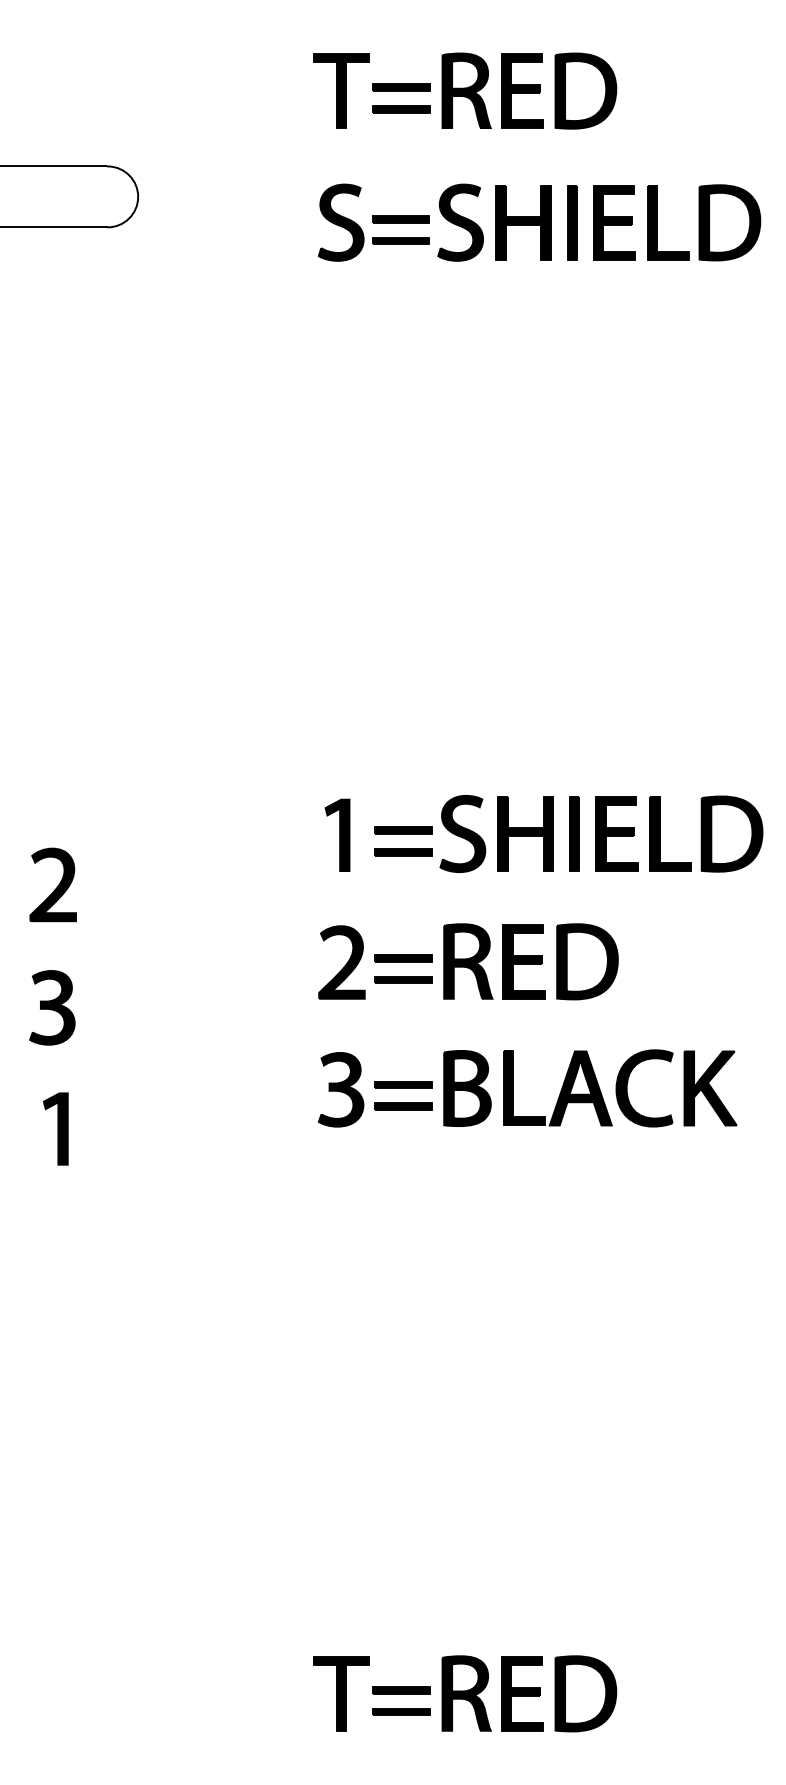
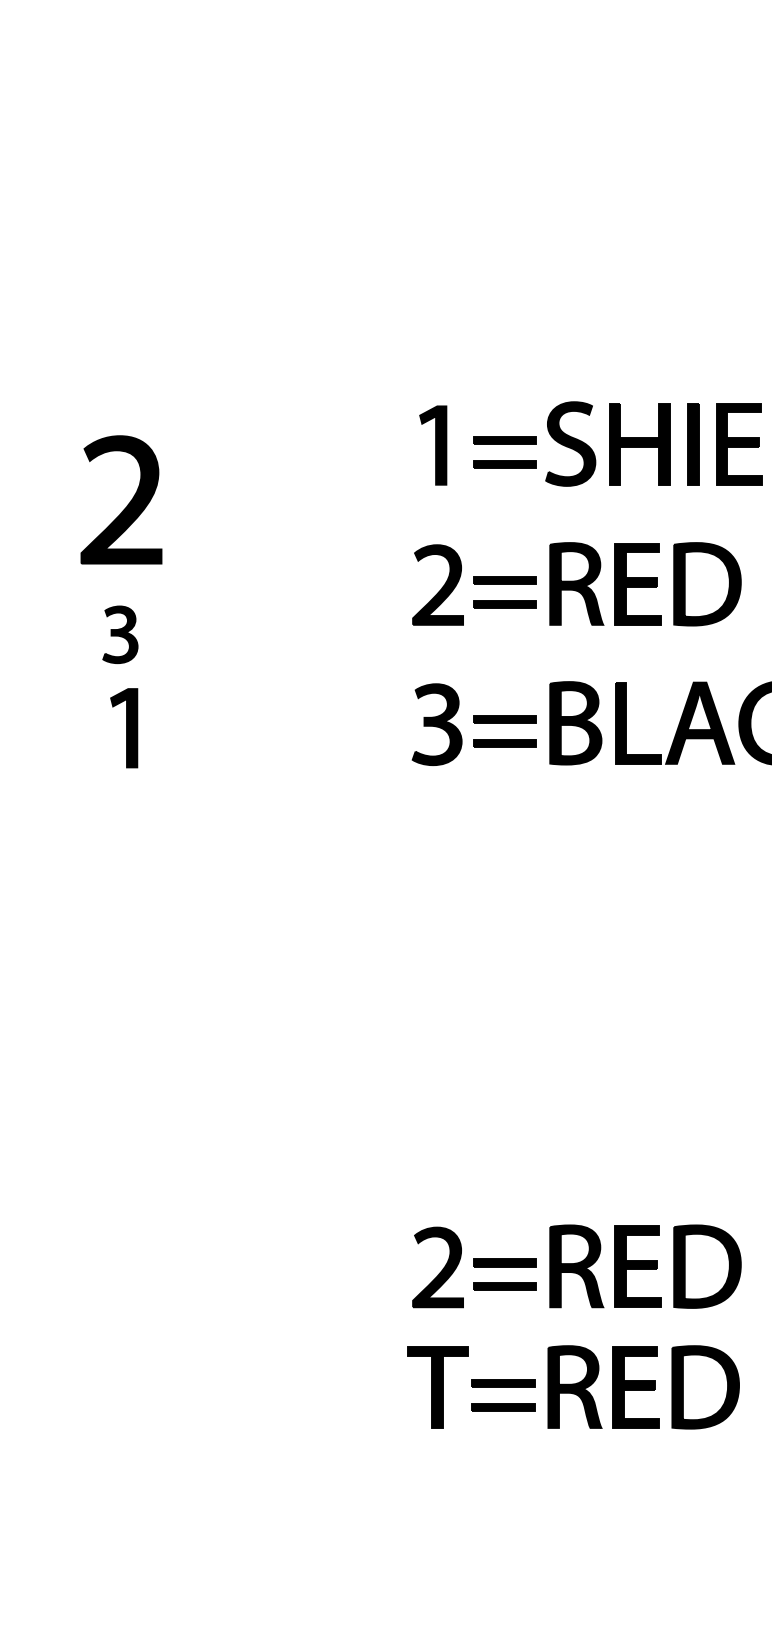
part: (52, 884) -> (120, 499), size x1.6
part: (52, 1007) -> (120, 634), size x0.7
part: (55, 1128) -> (123, 727), moved
part: (468, 1583) -> (576, 1266), added

